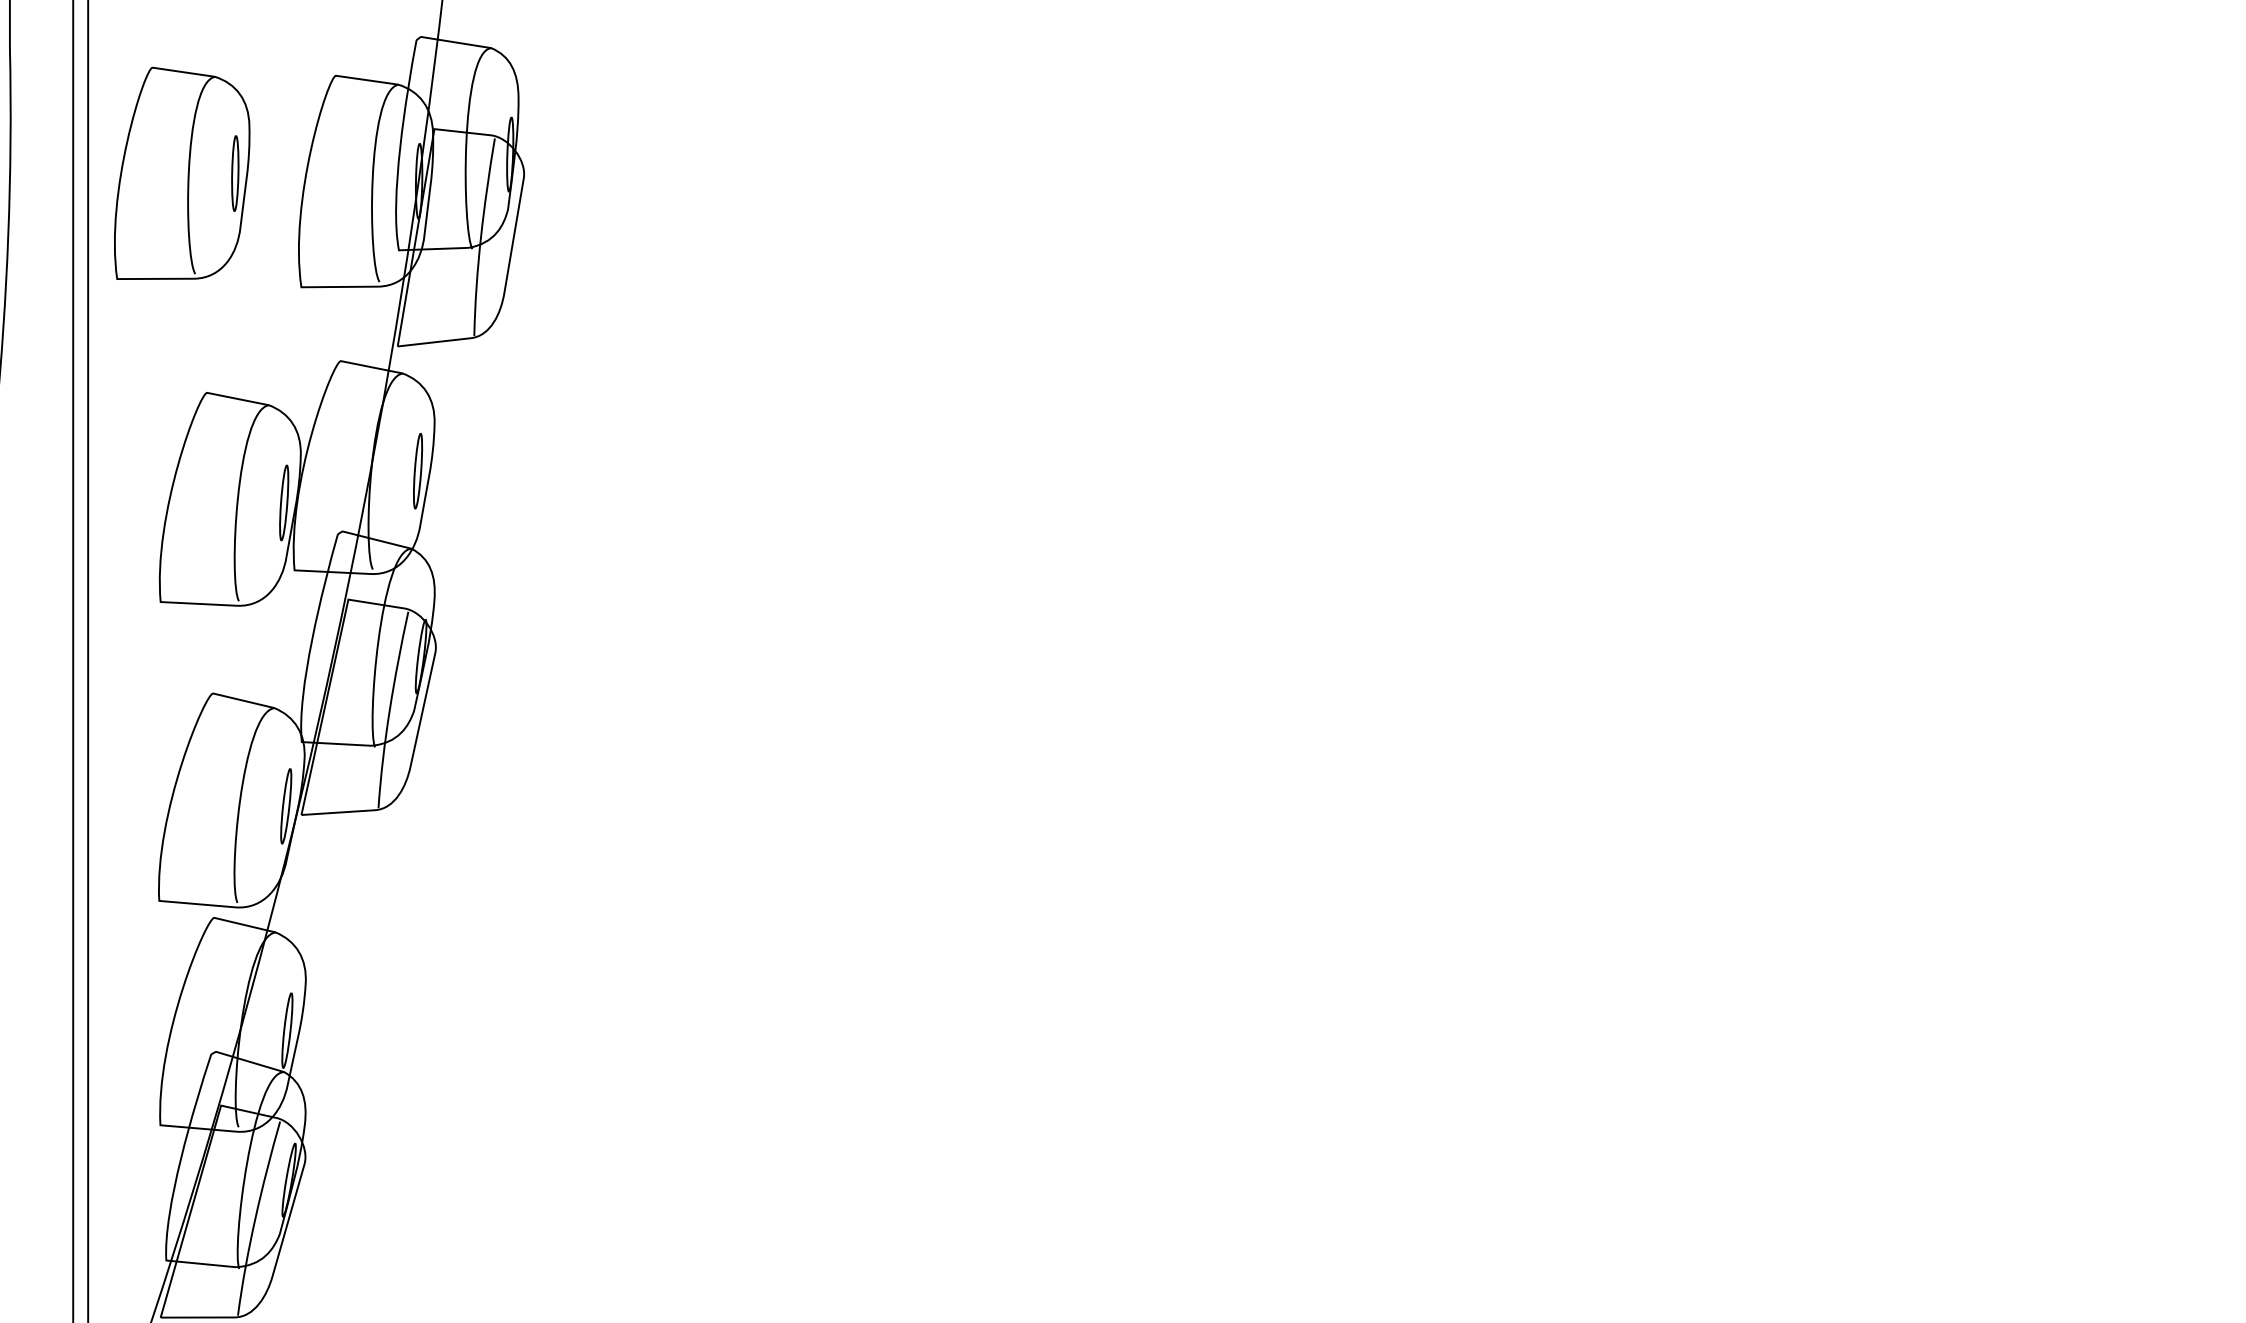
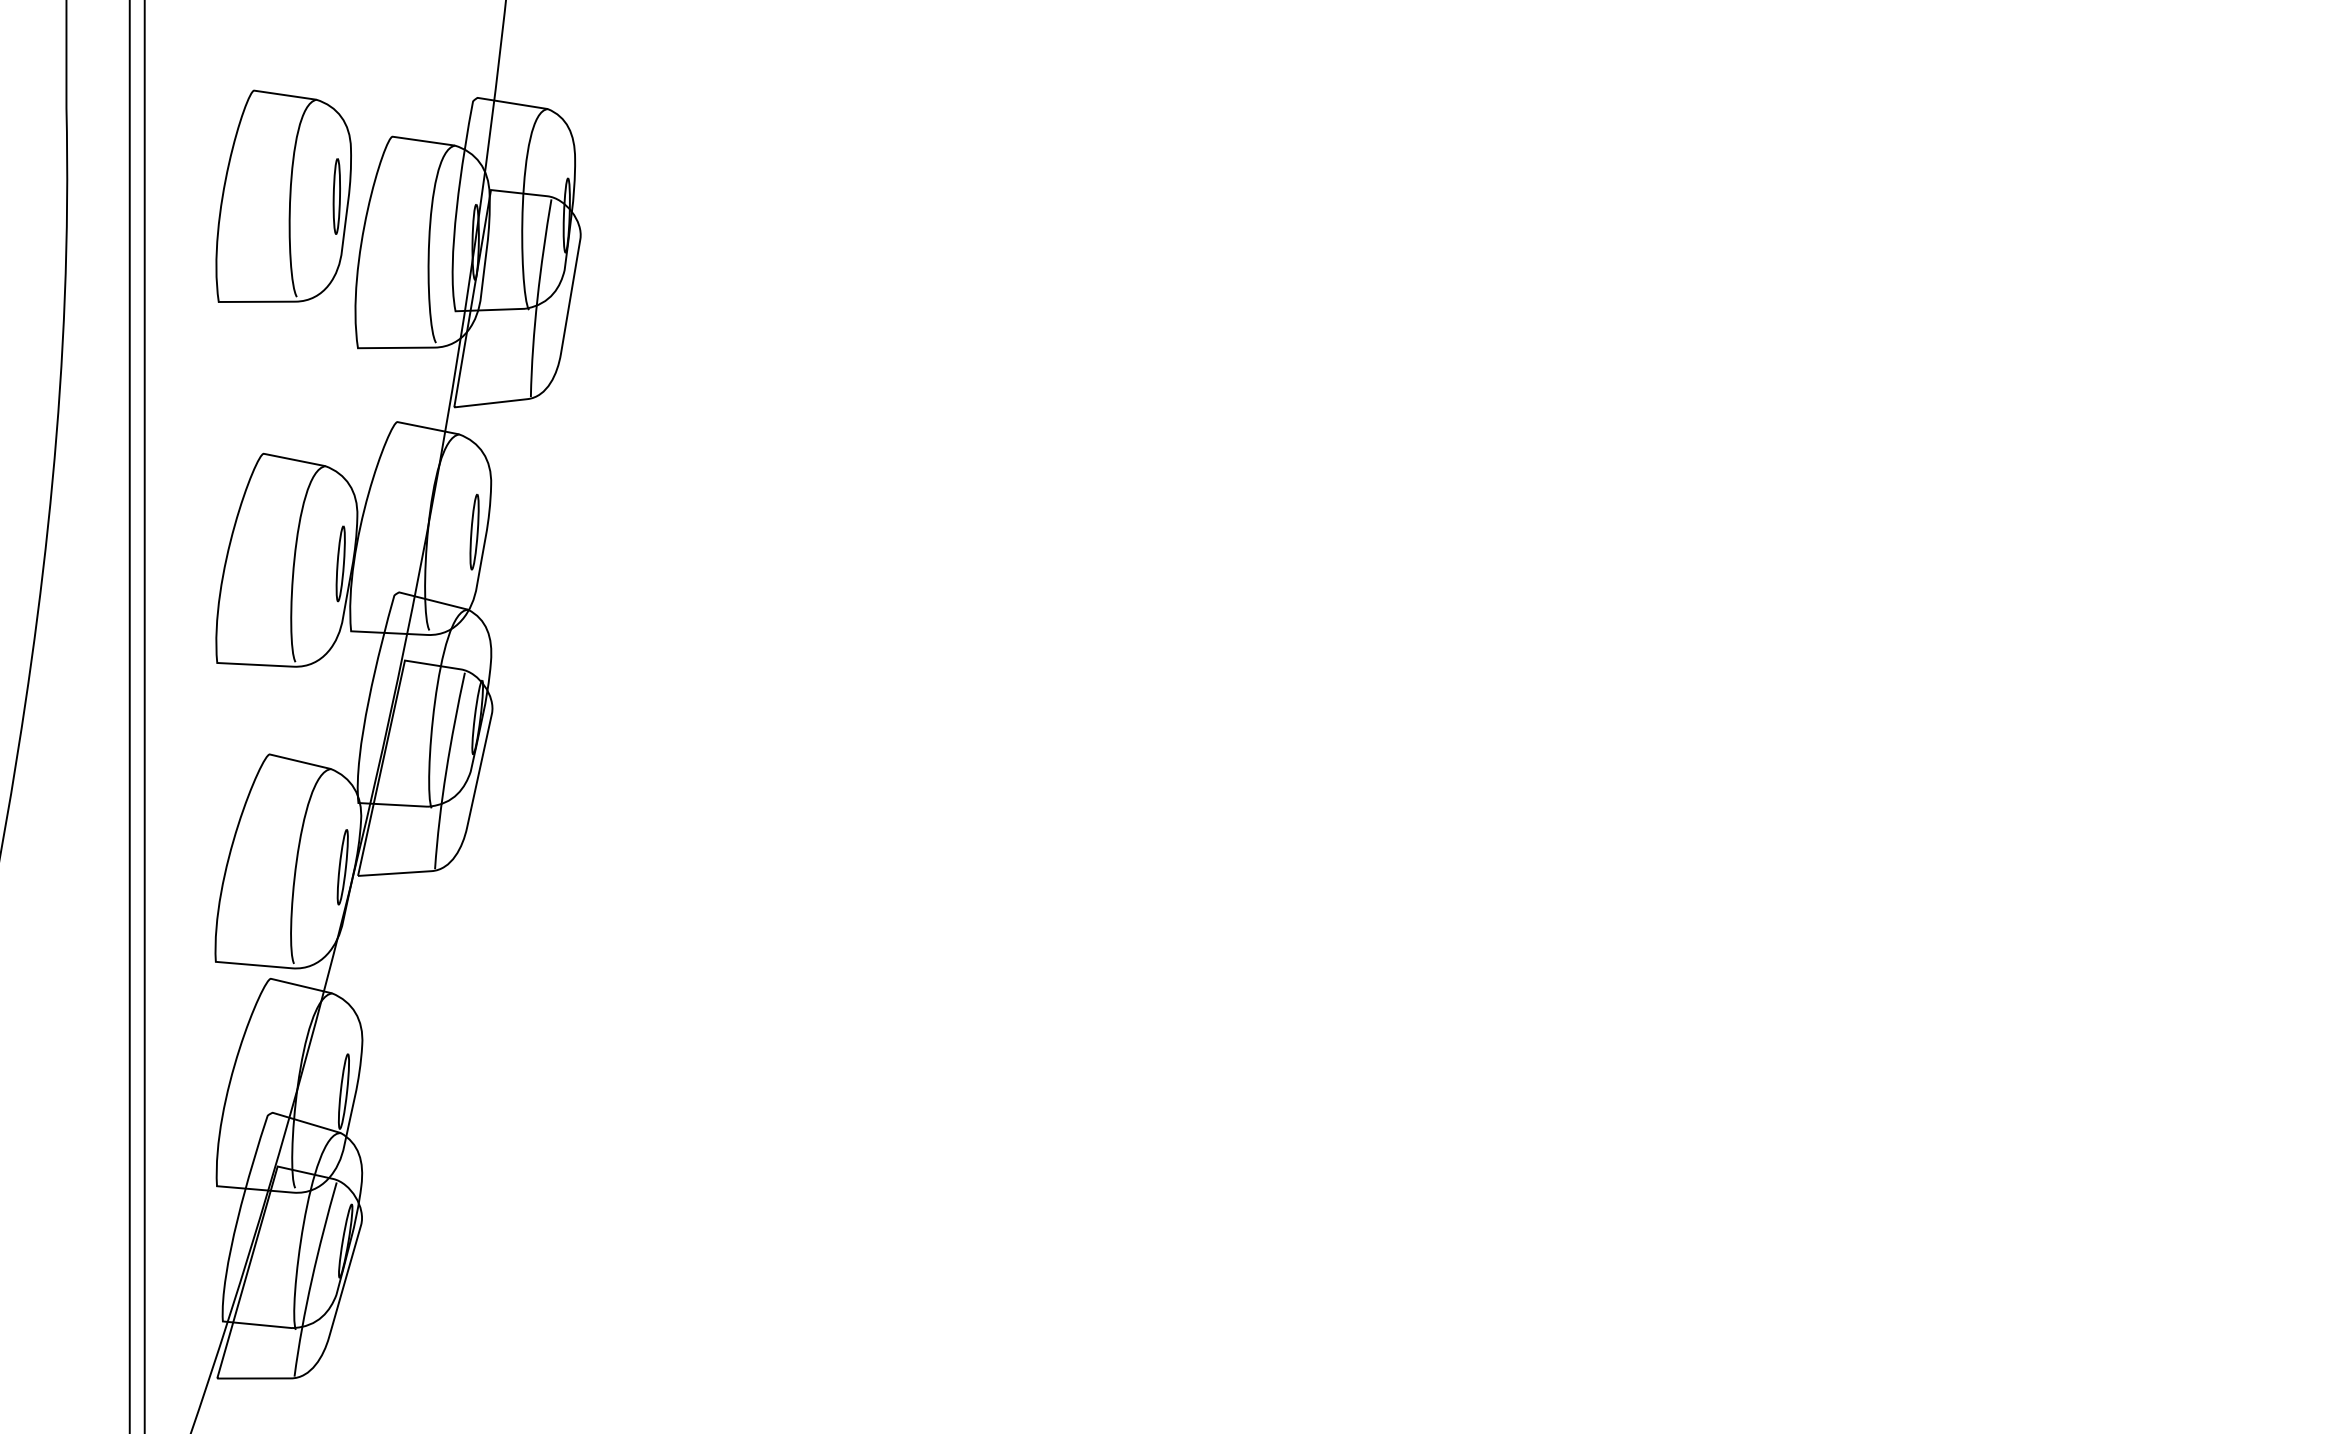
part: (181, 172) -> (283, 195), moved

